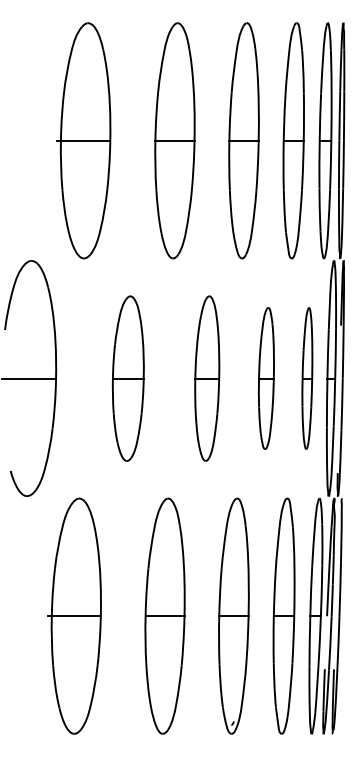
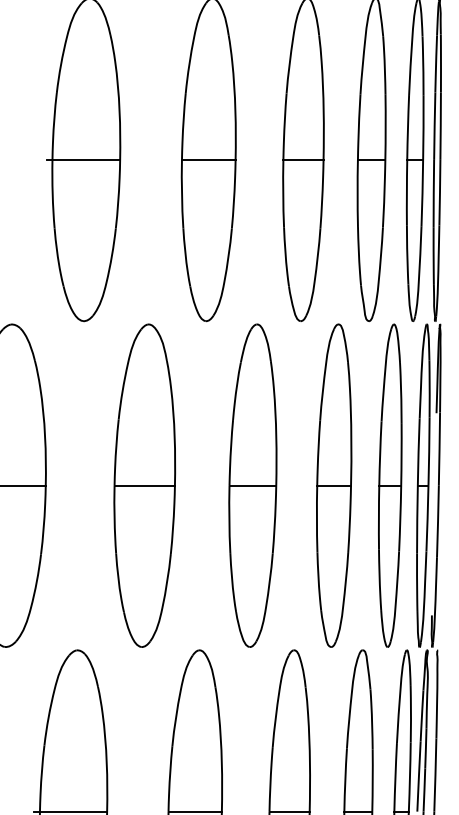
part: (128, 378) -> (145, 485), size x1.43
part: (207, 378) -> (253, 485), size x1.43
part: (266, 378) -> (334, 485), size x1.67
part: (307, 378) -> (390, 485), size x1.67

